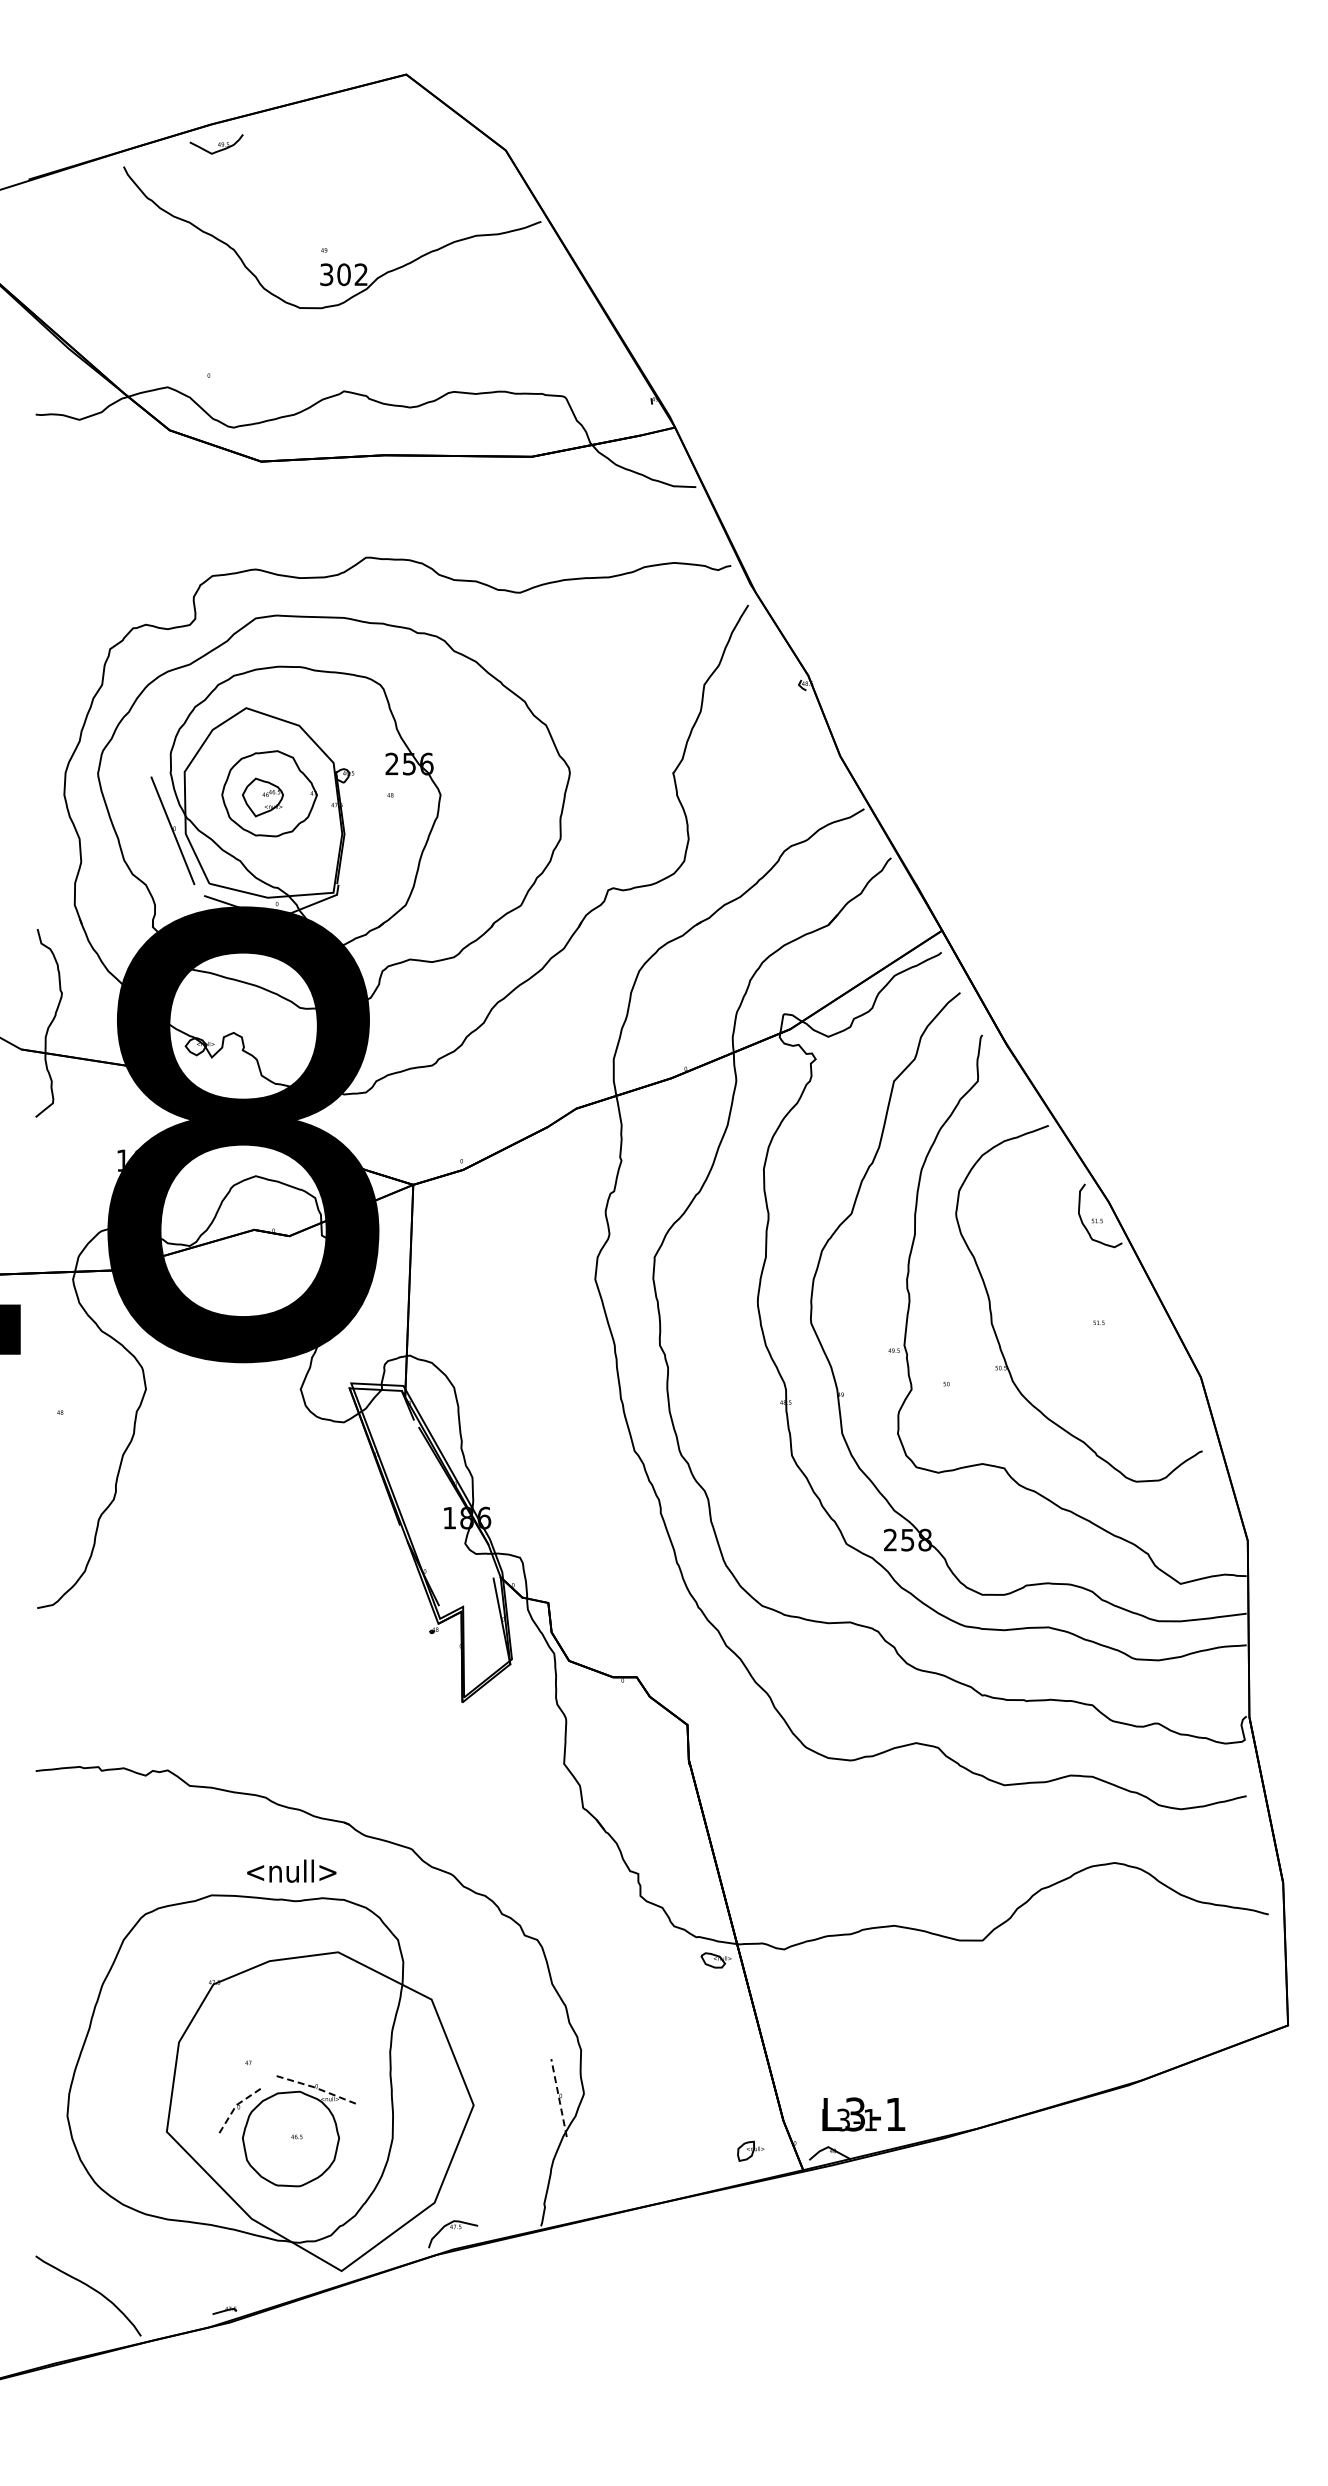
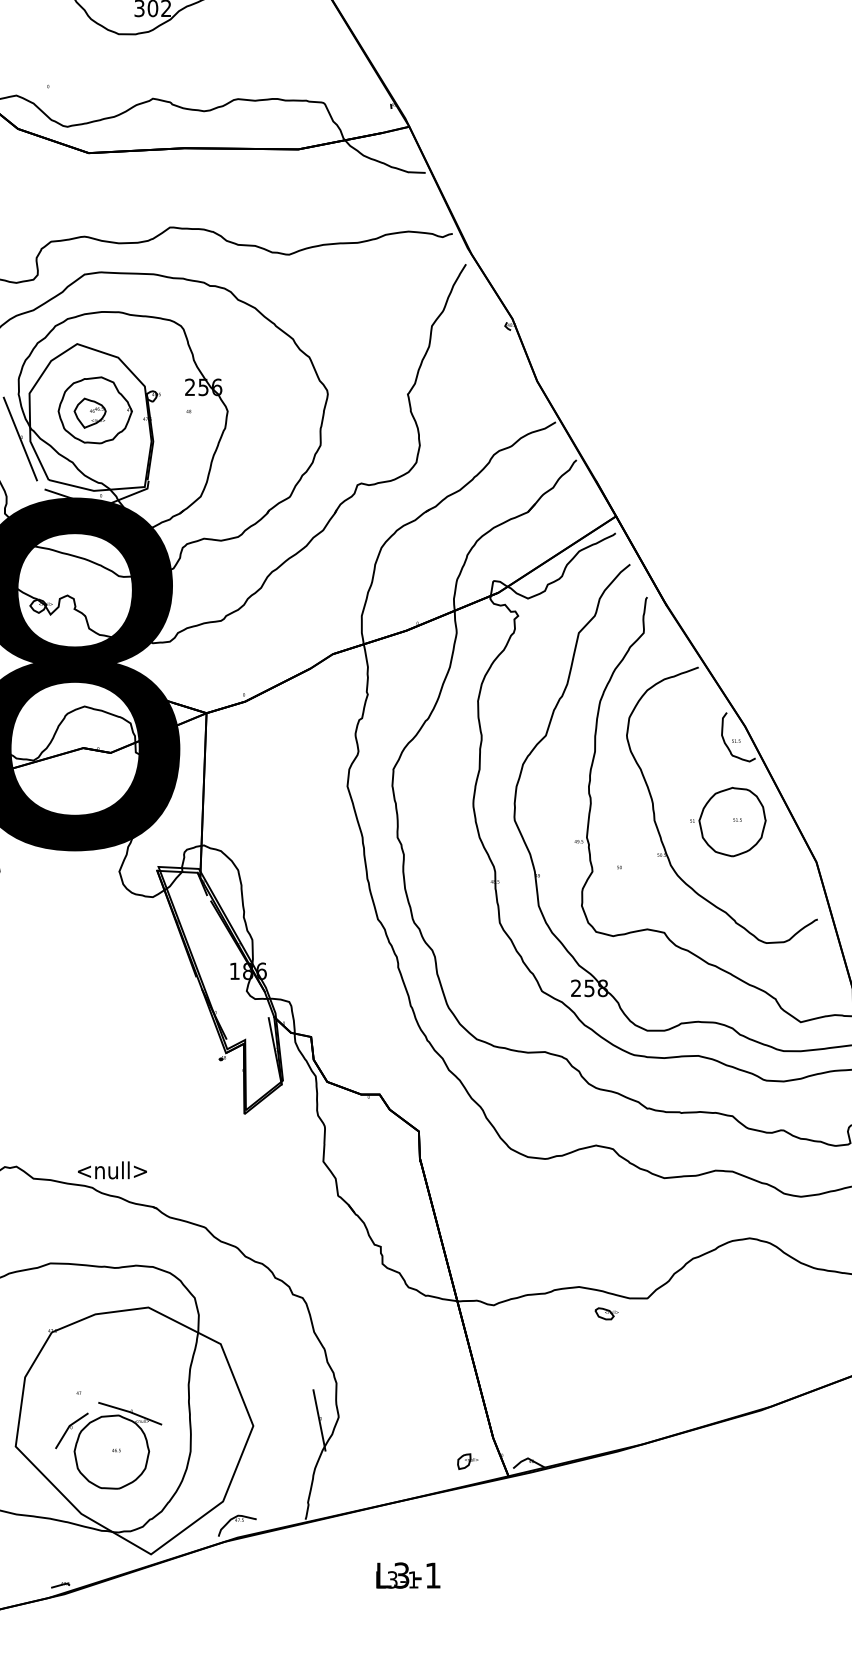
part: (1087, 1325) -> (728, 822), added
text: (291, 1870) -> (112, 1169), moved
part: (715, 1960) -> (606, 1313), moved
line: (314, 2087) -> (130, 1412), dashed -> solid
line: (559, 2098) -> (319, 1420), dashed -> solid
line: (235, 2106) -> (68, 1426), dashed -> solid
text: (863, 2114) -> (408, 1575), moved

